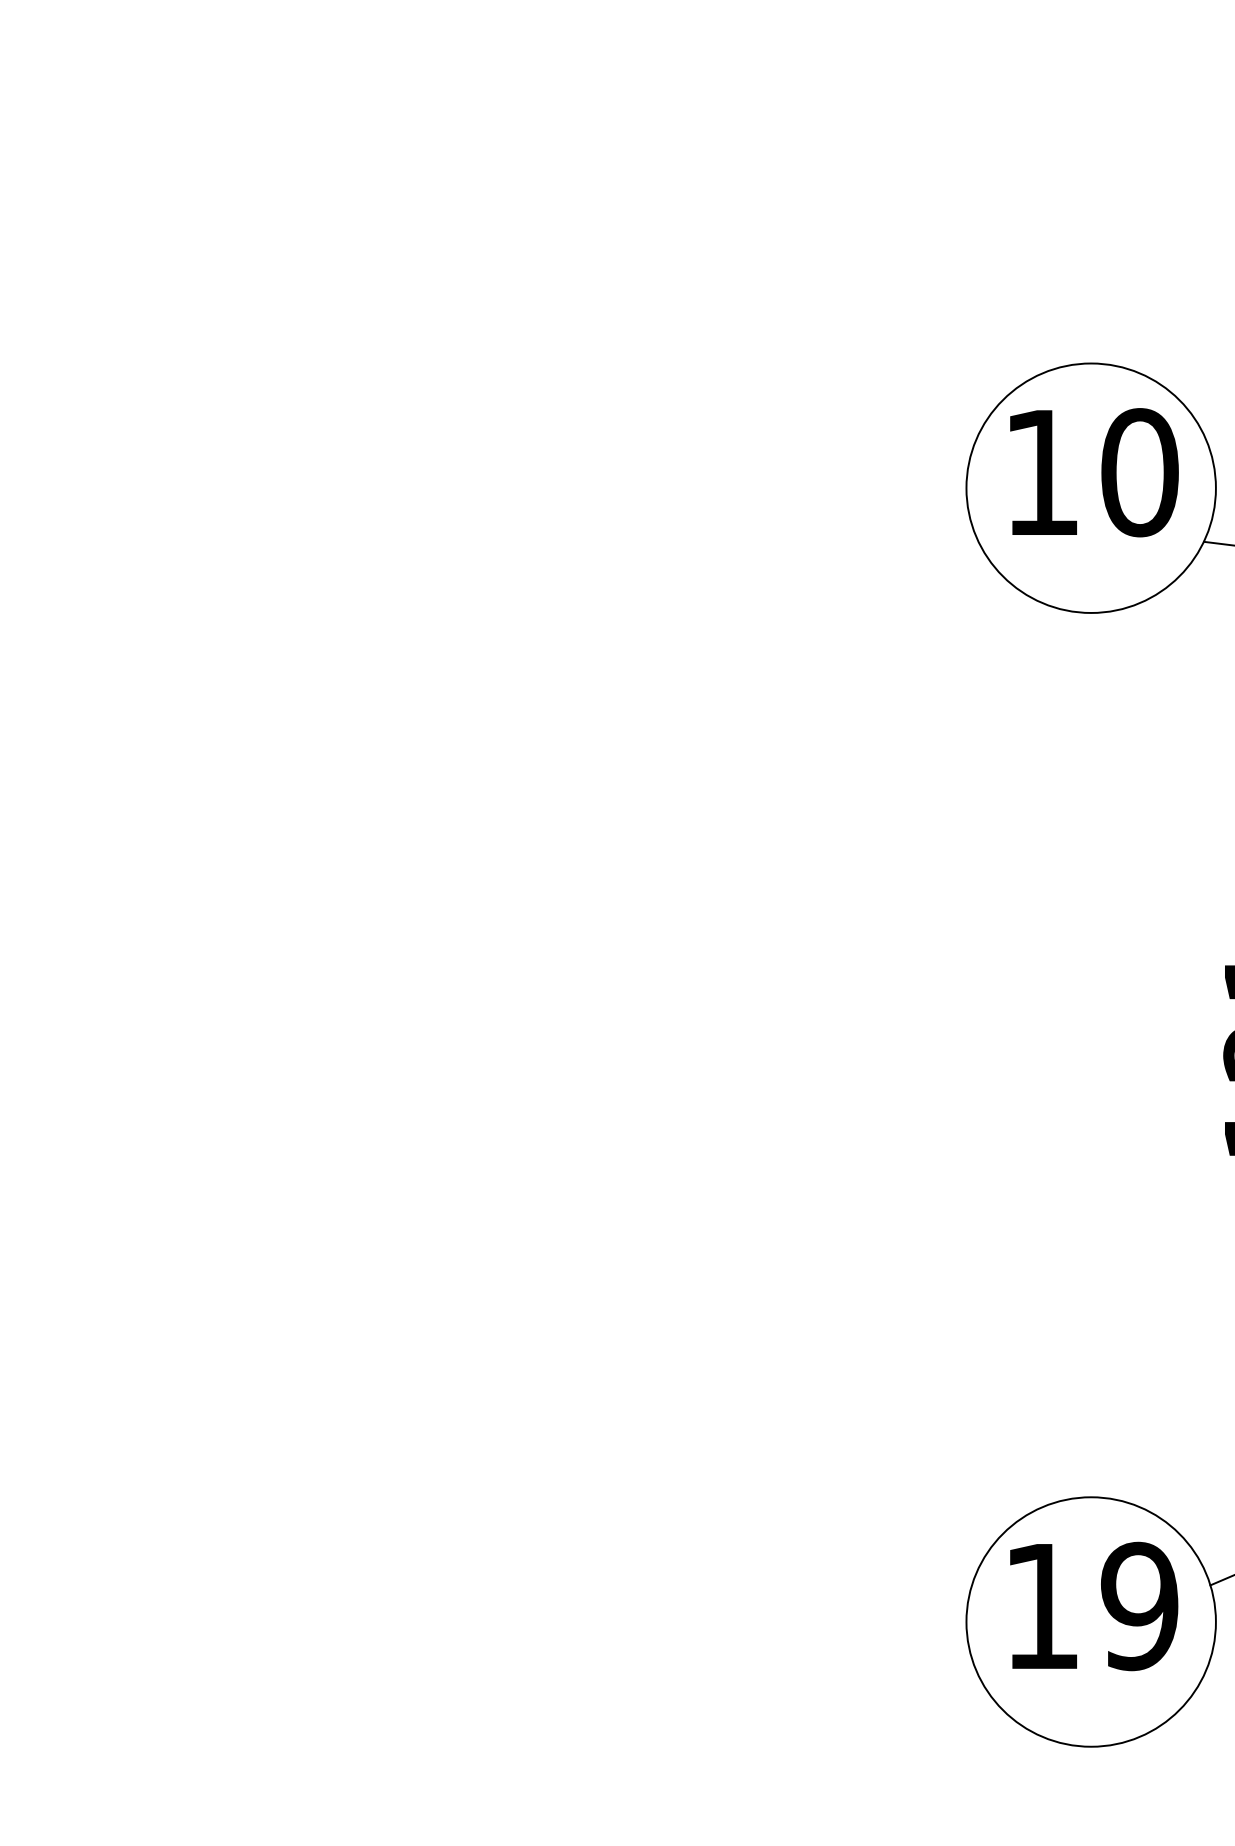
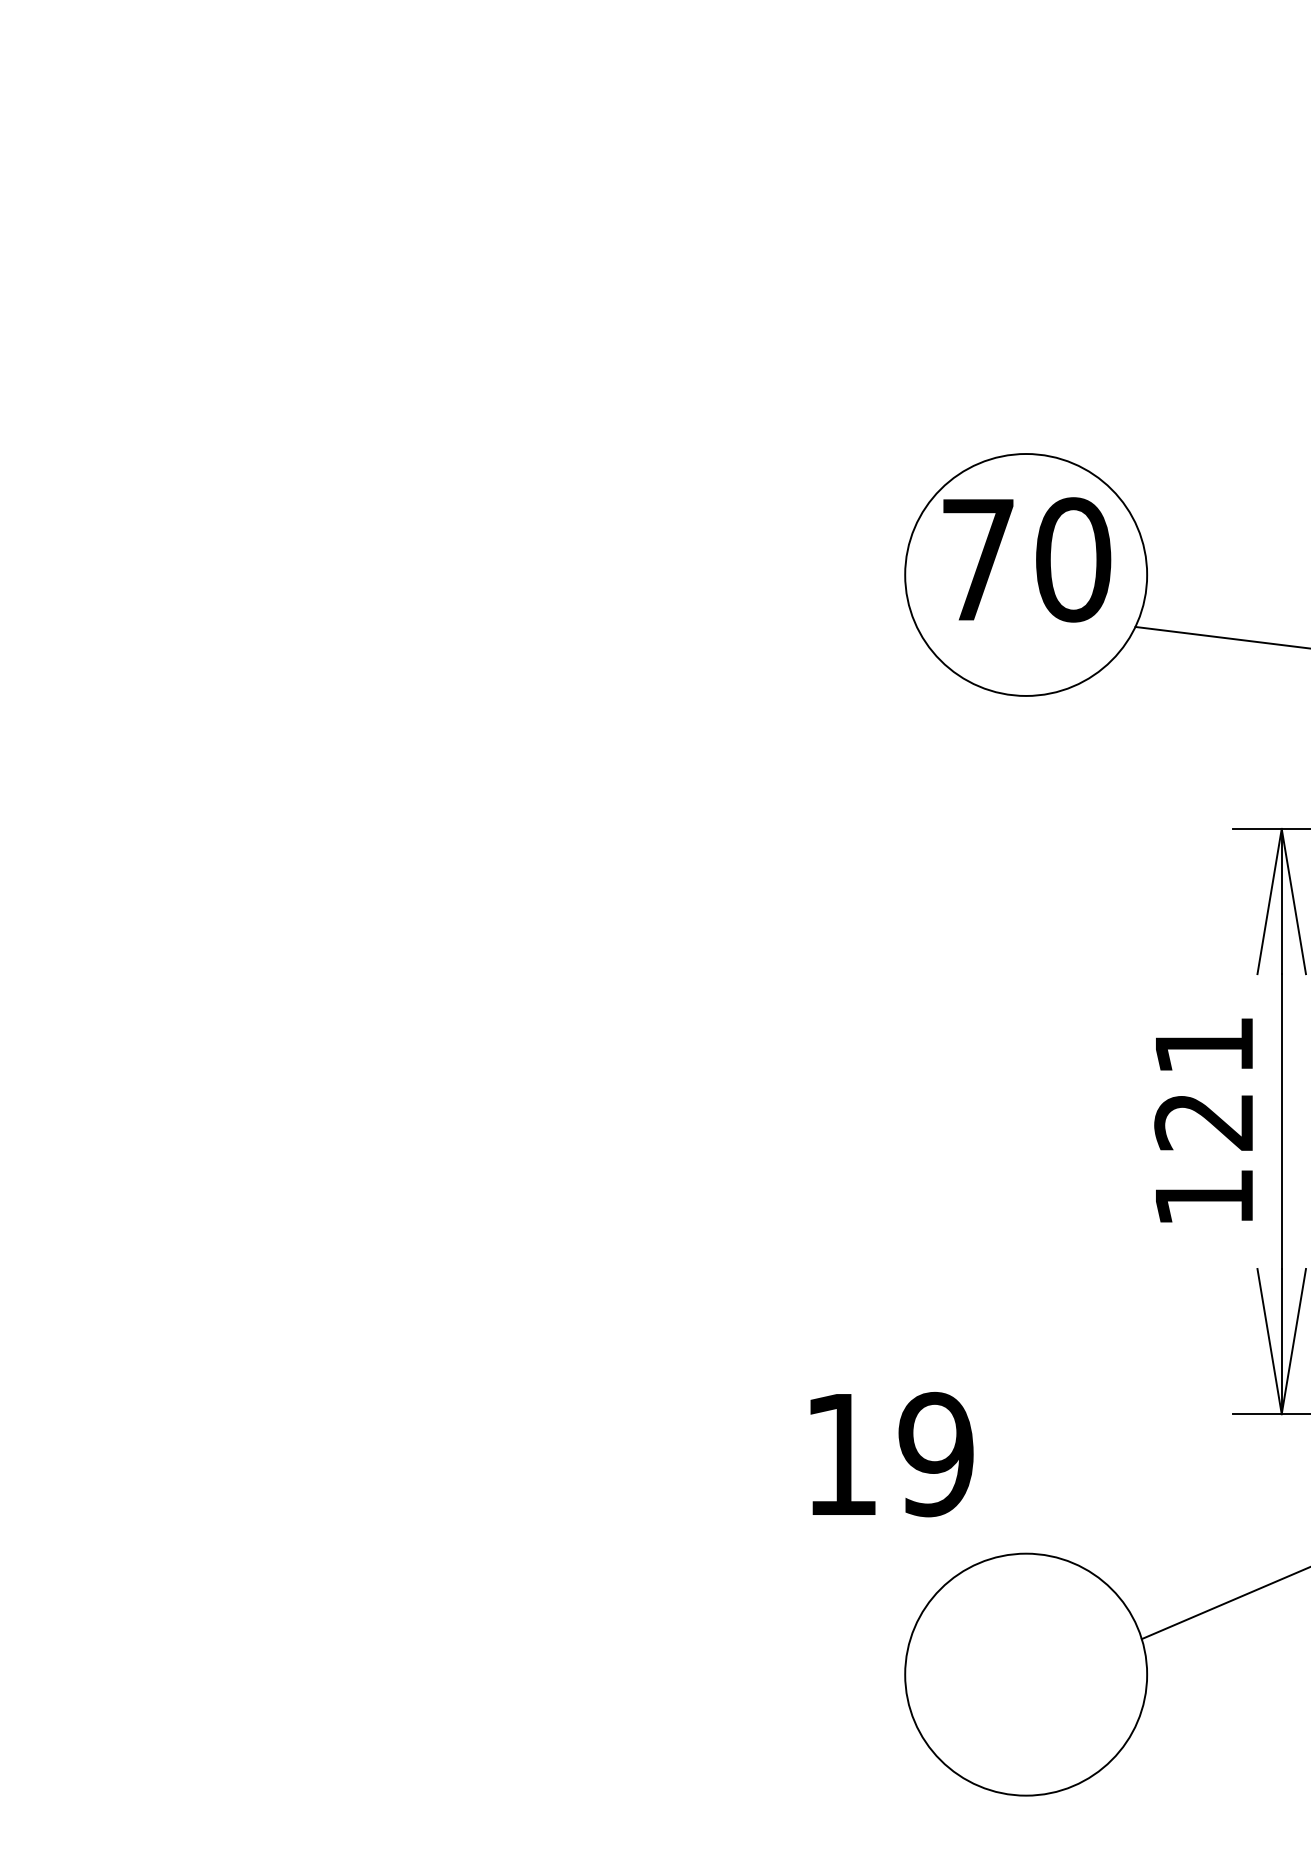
text: (1042, 472) -> (978, 559), 10 -> 70
text: (1093, 1606) -> (891, 1454), moved

